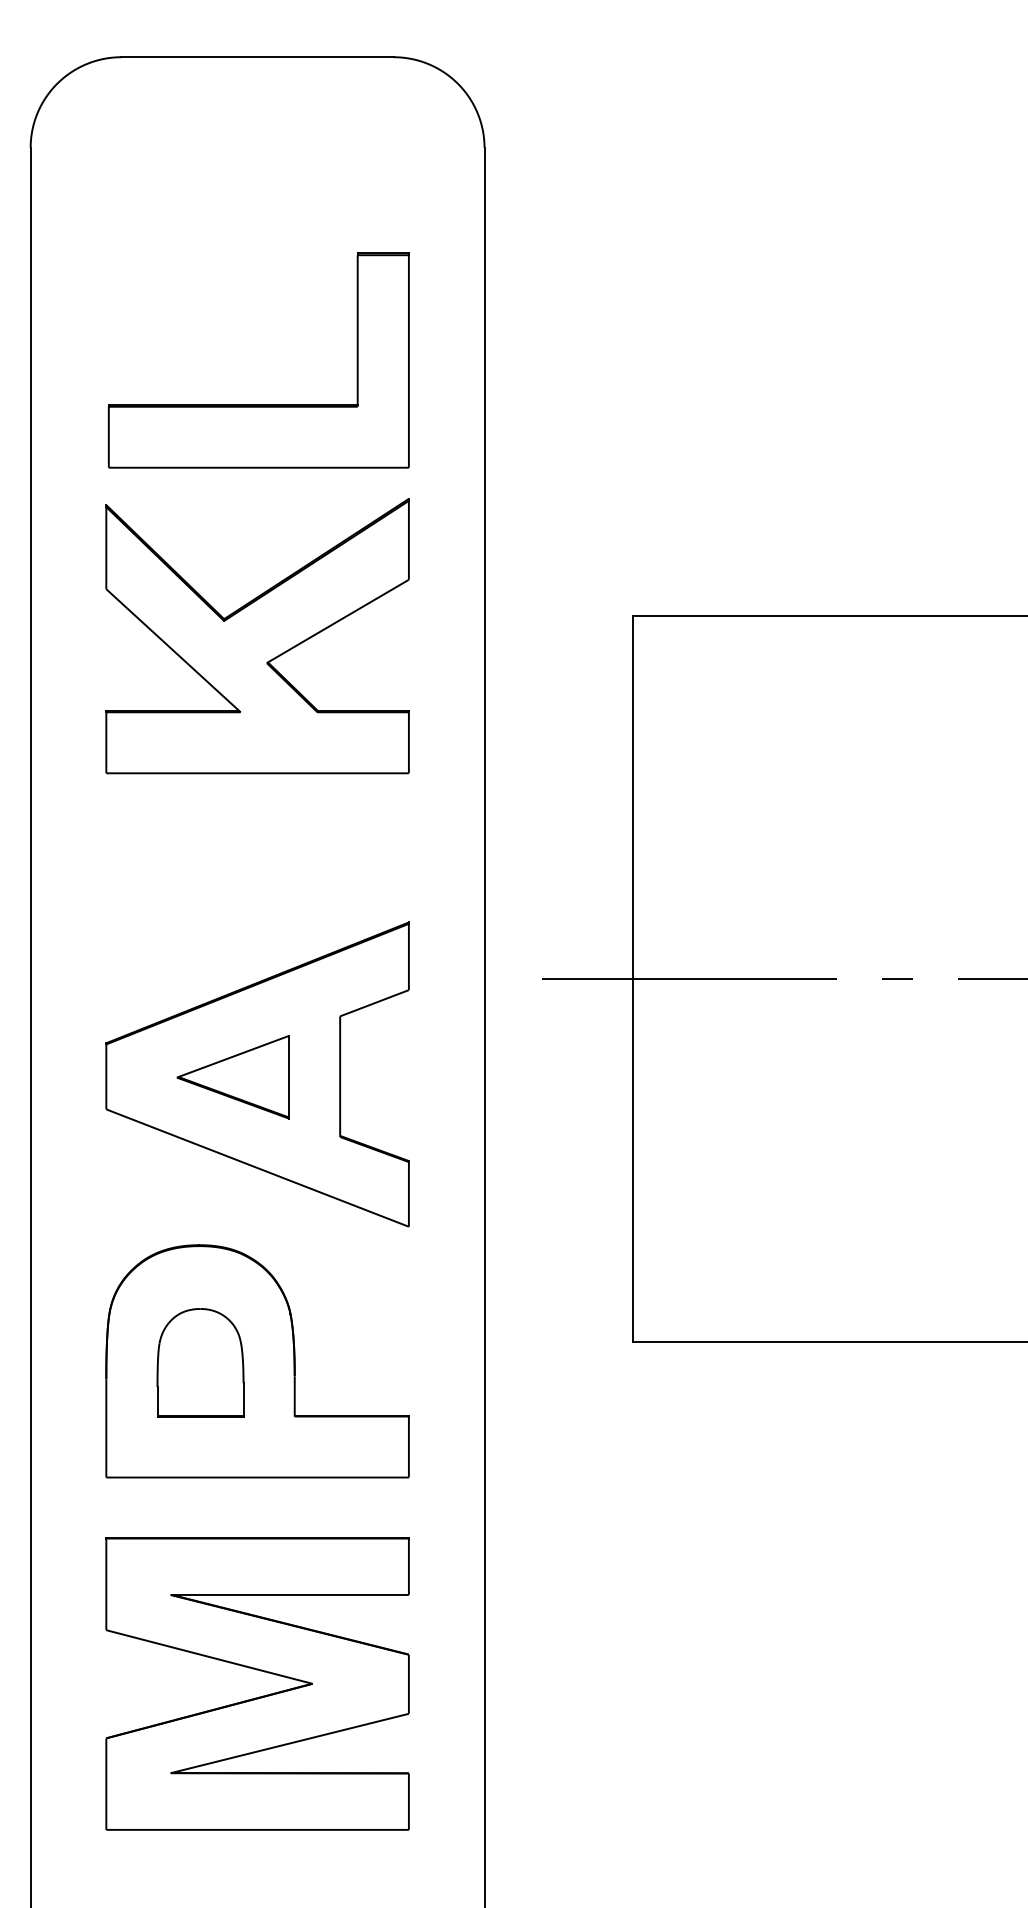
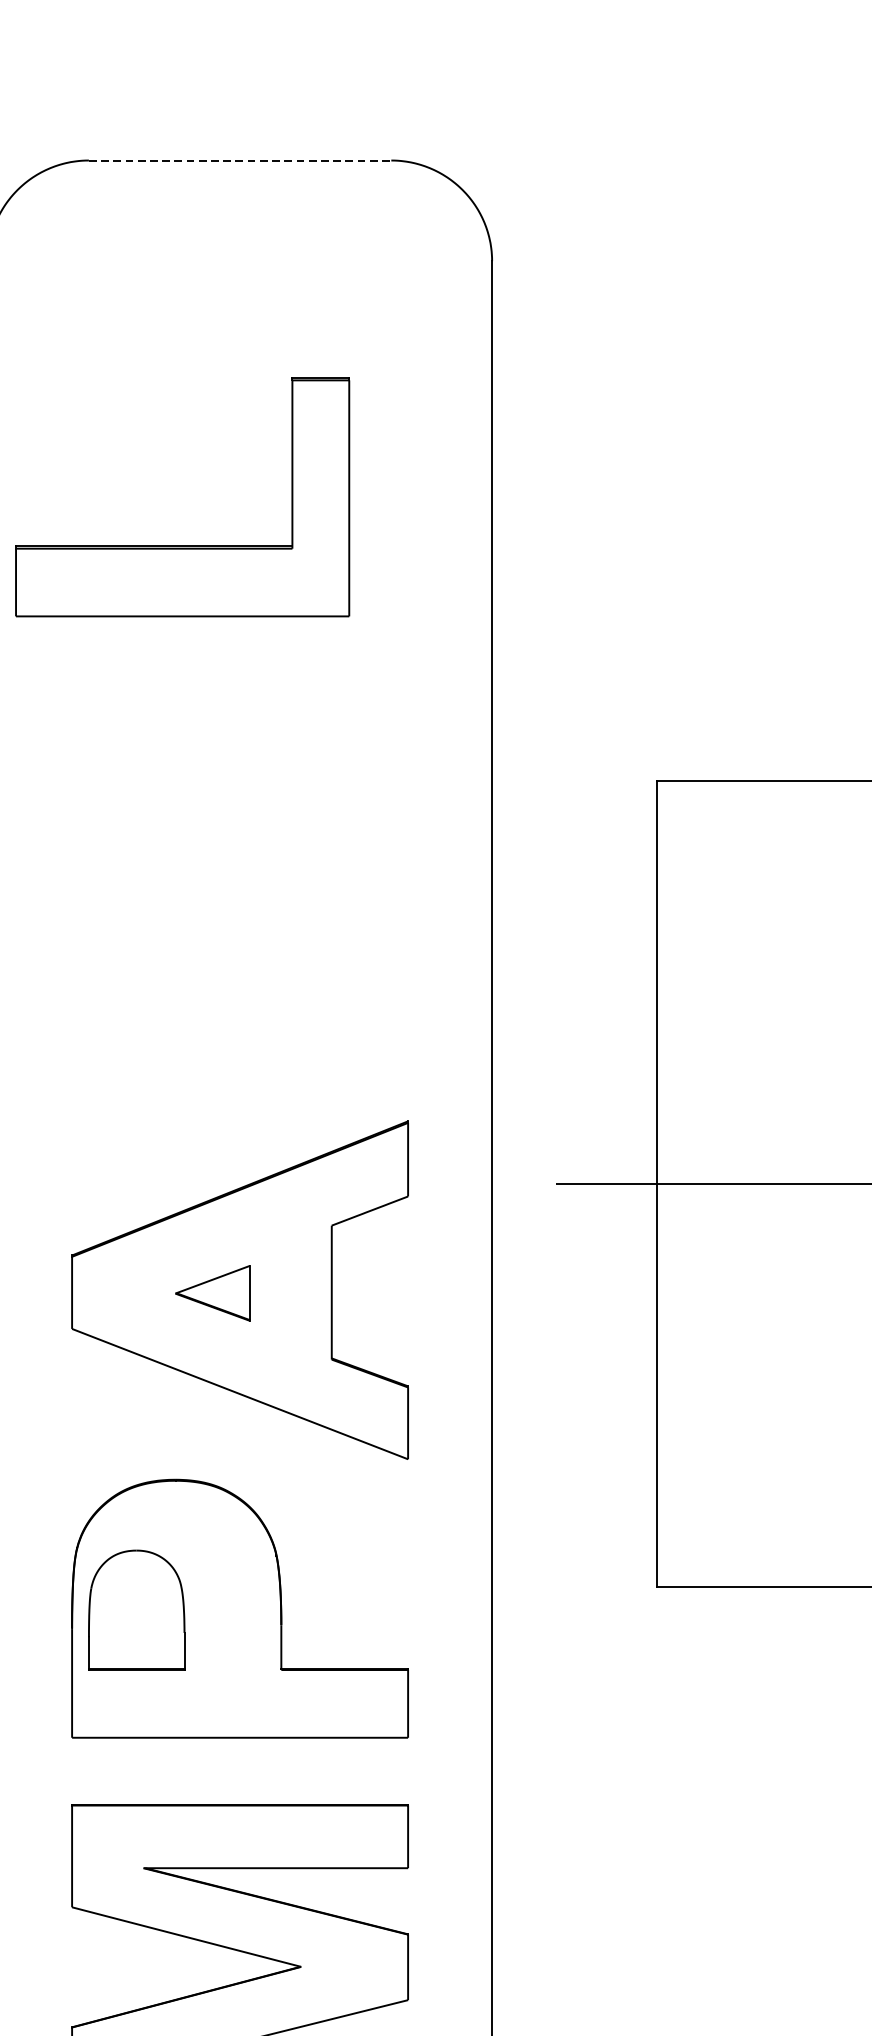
line: (258, 57) -> (241, 160), solid -> dashed
part: (258, 404) -> (182, 546), moved
part: (257, 636) -> (239, 803), removed
part: (232, 1077) -> (212, 1293), size x0.6
part: (200, 1362) -> (136, 1610), moved

